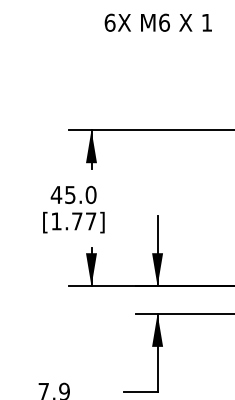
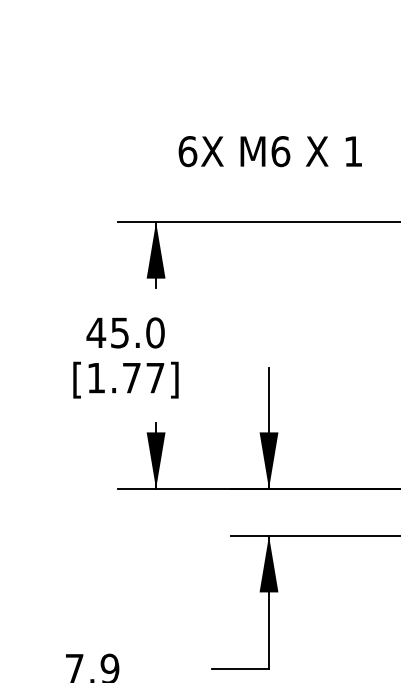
text: (157, 22) -> (268, 151), moved

